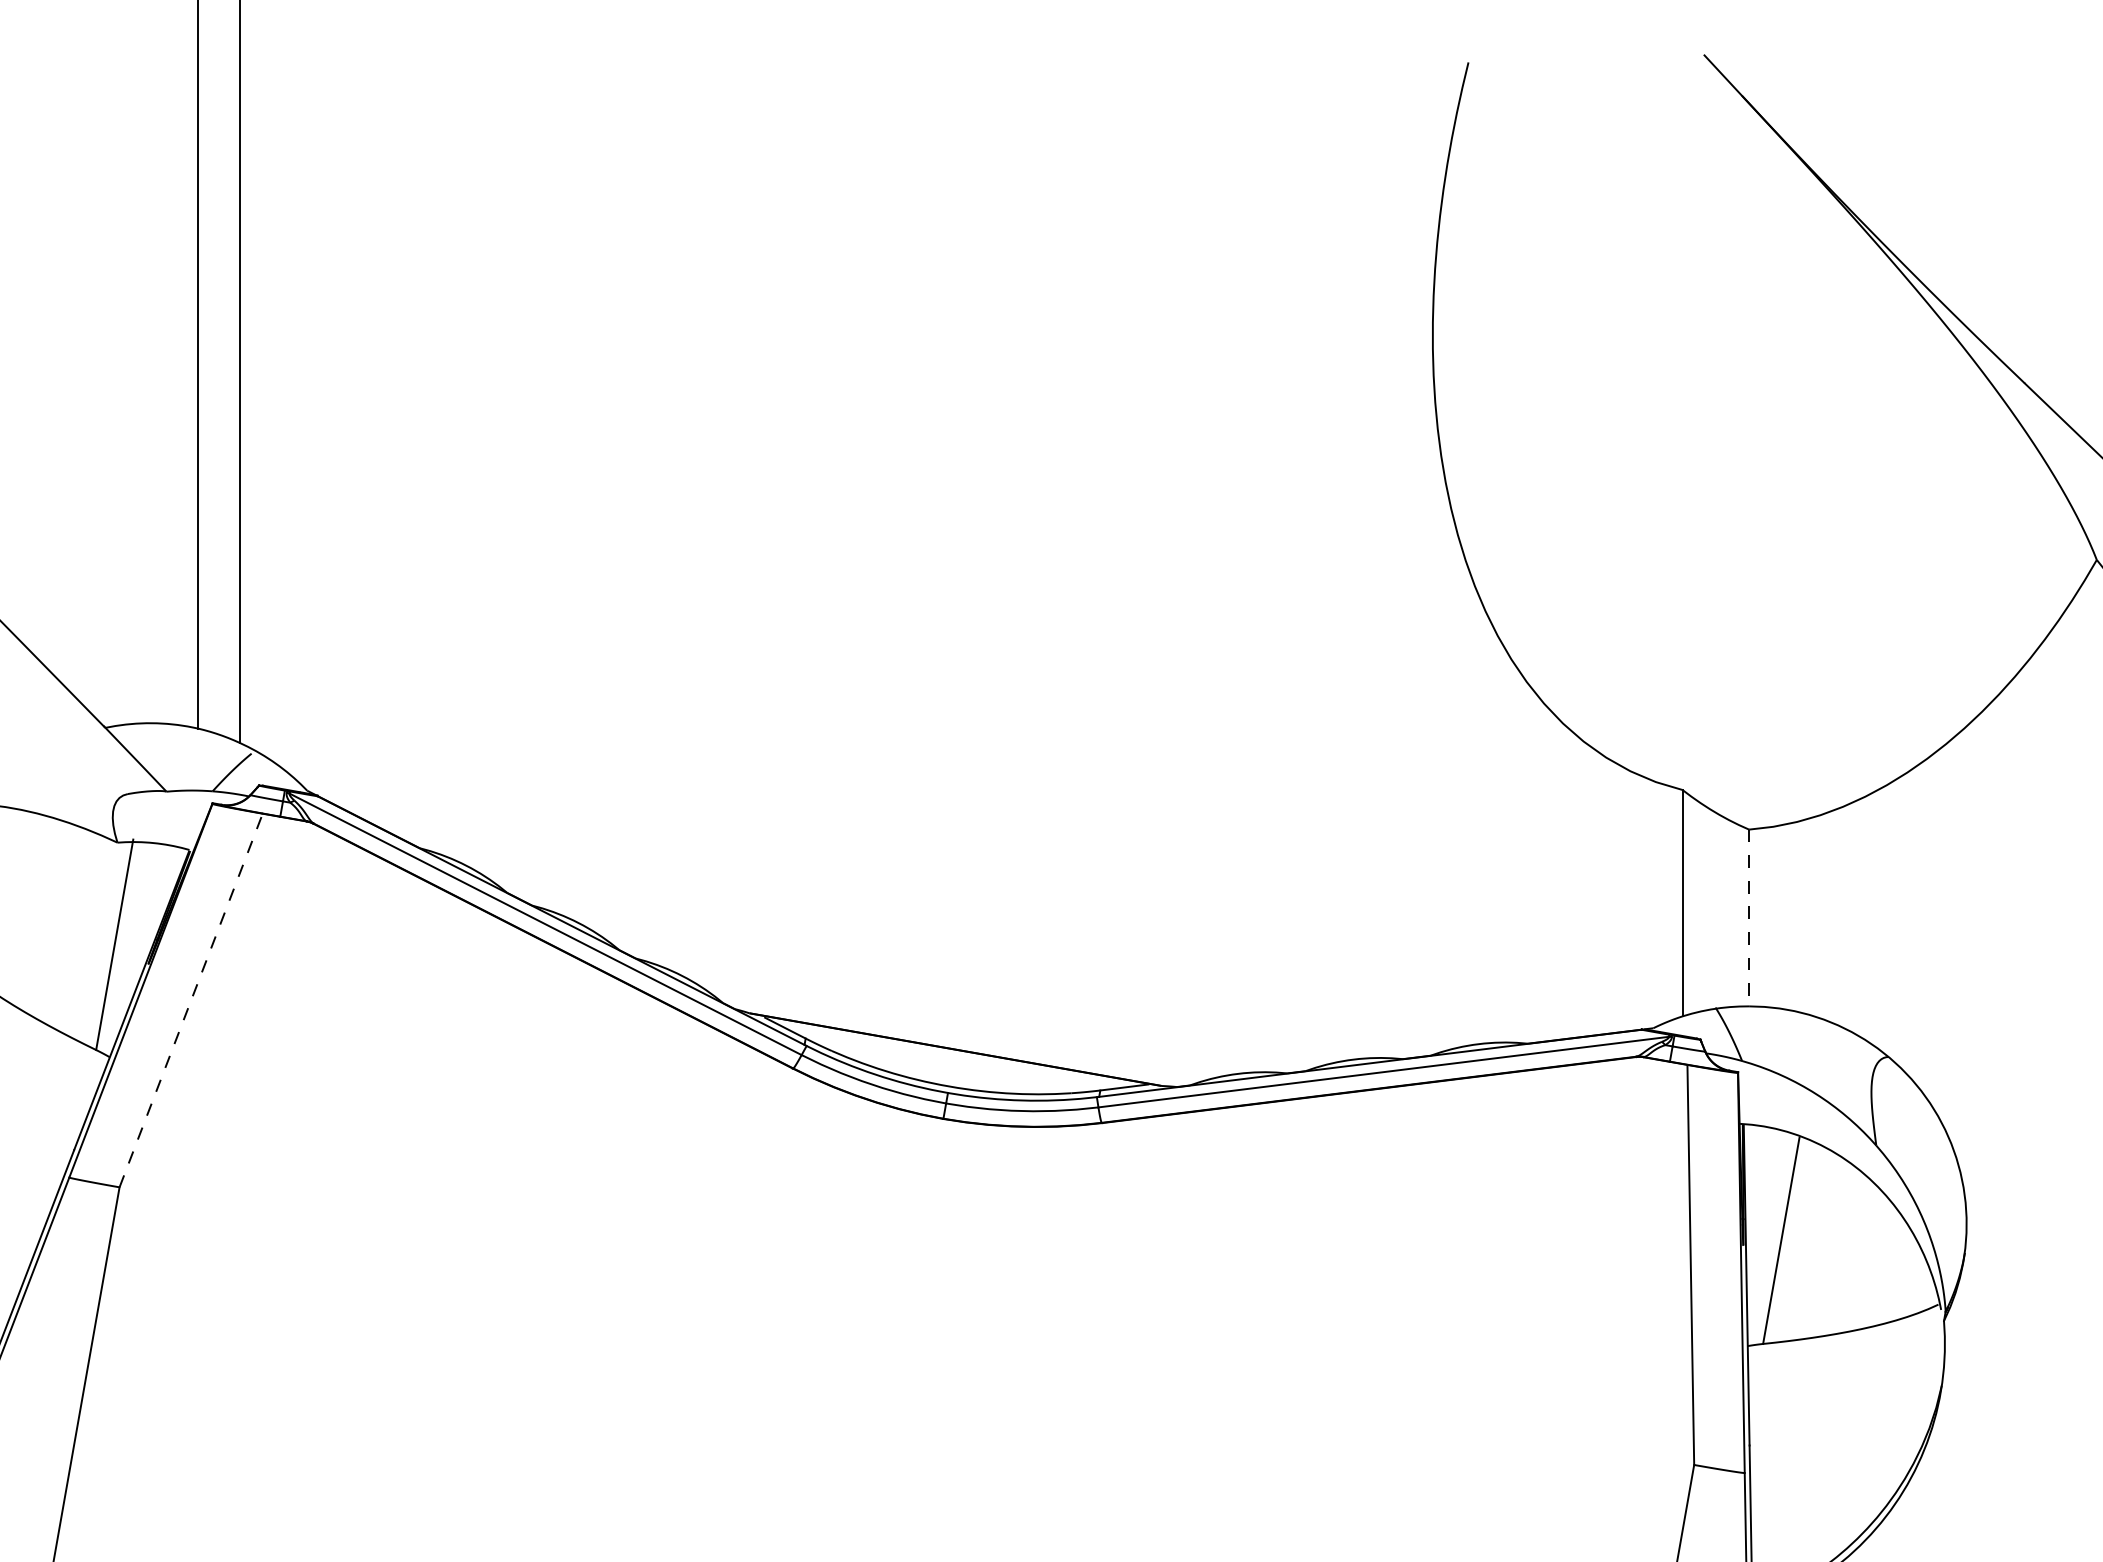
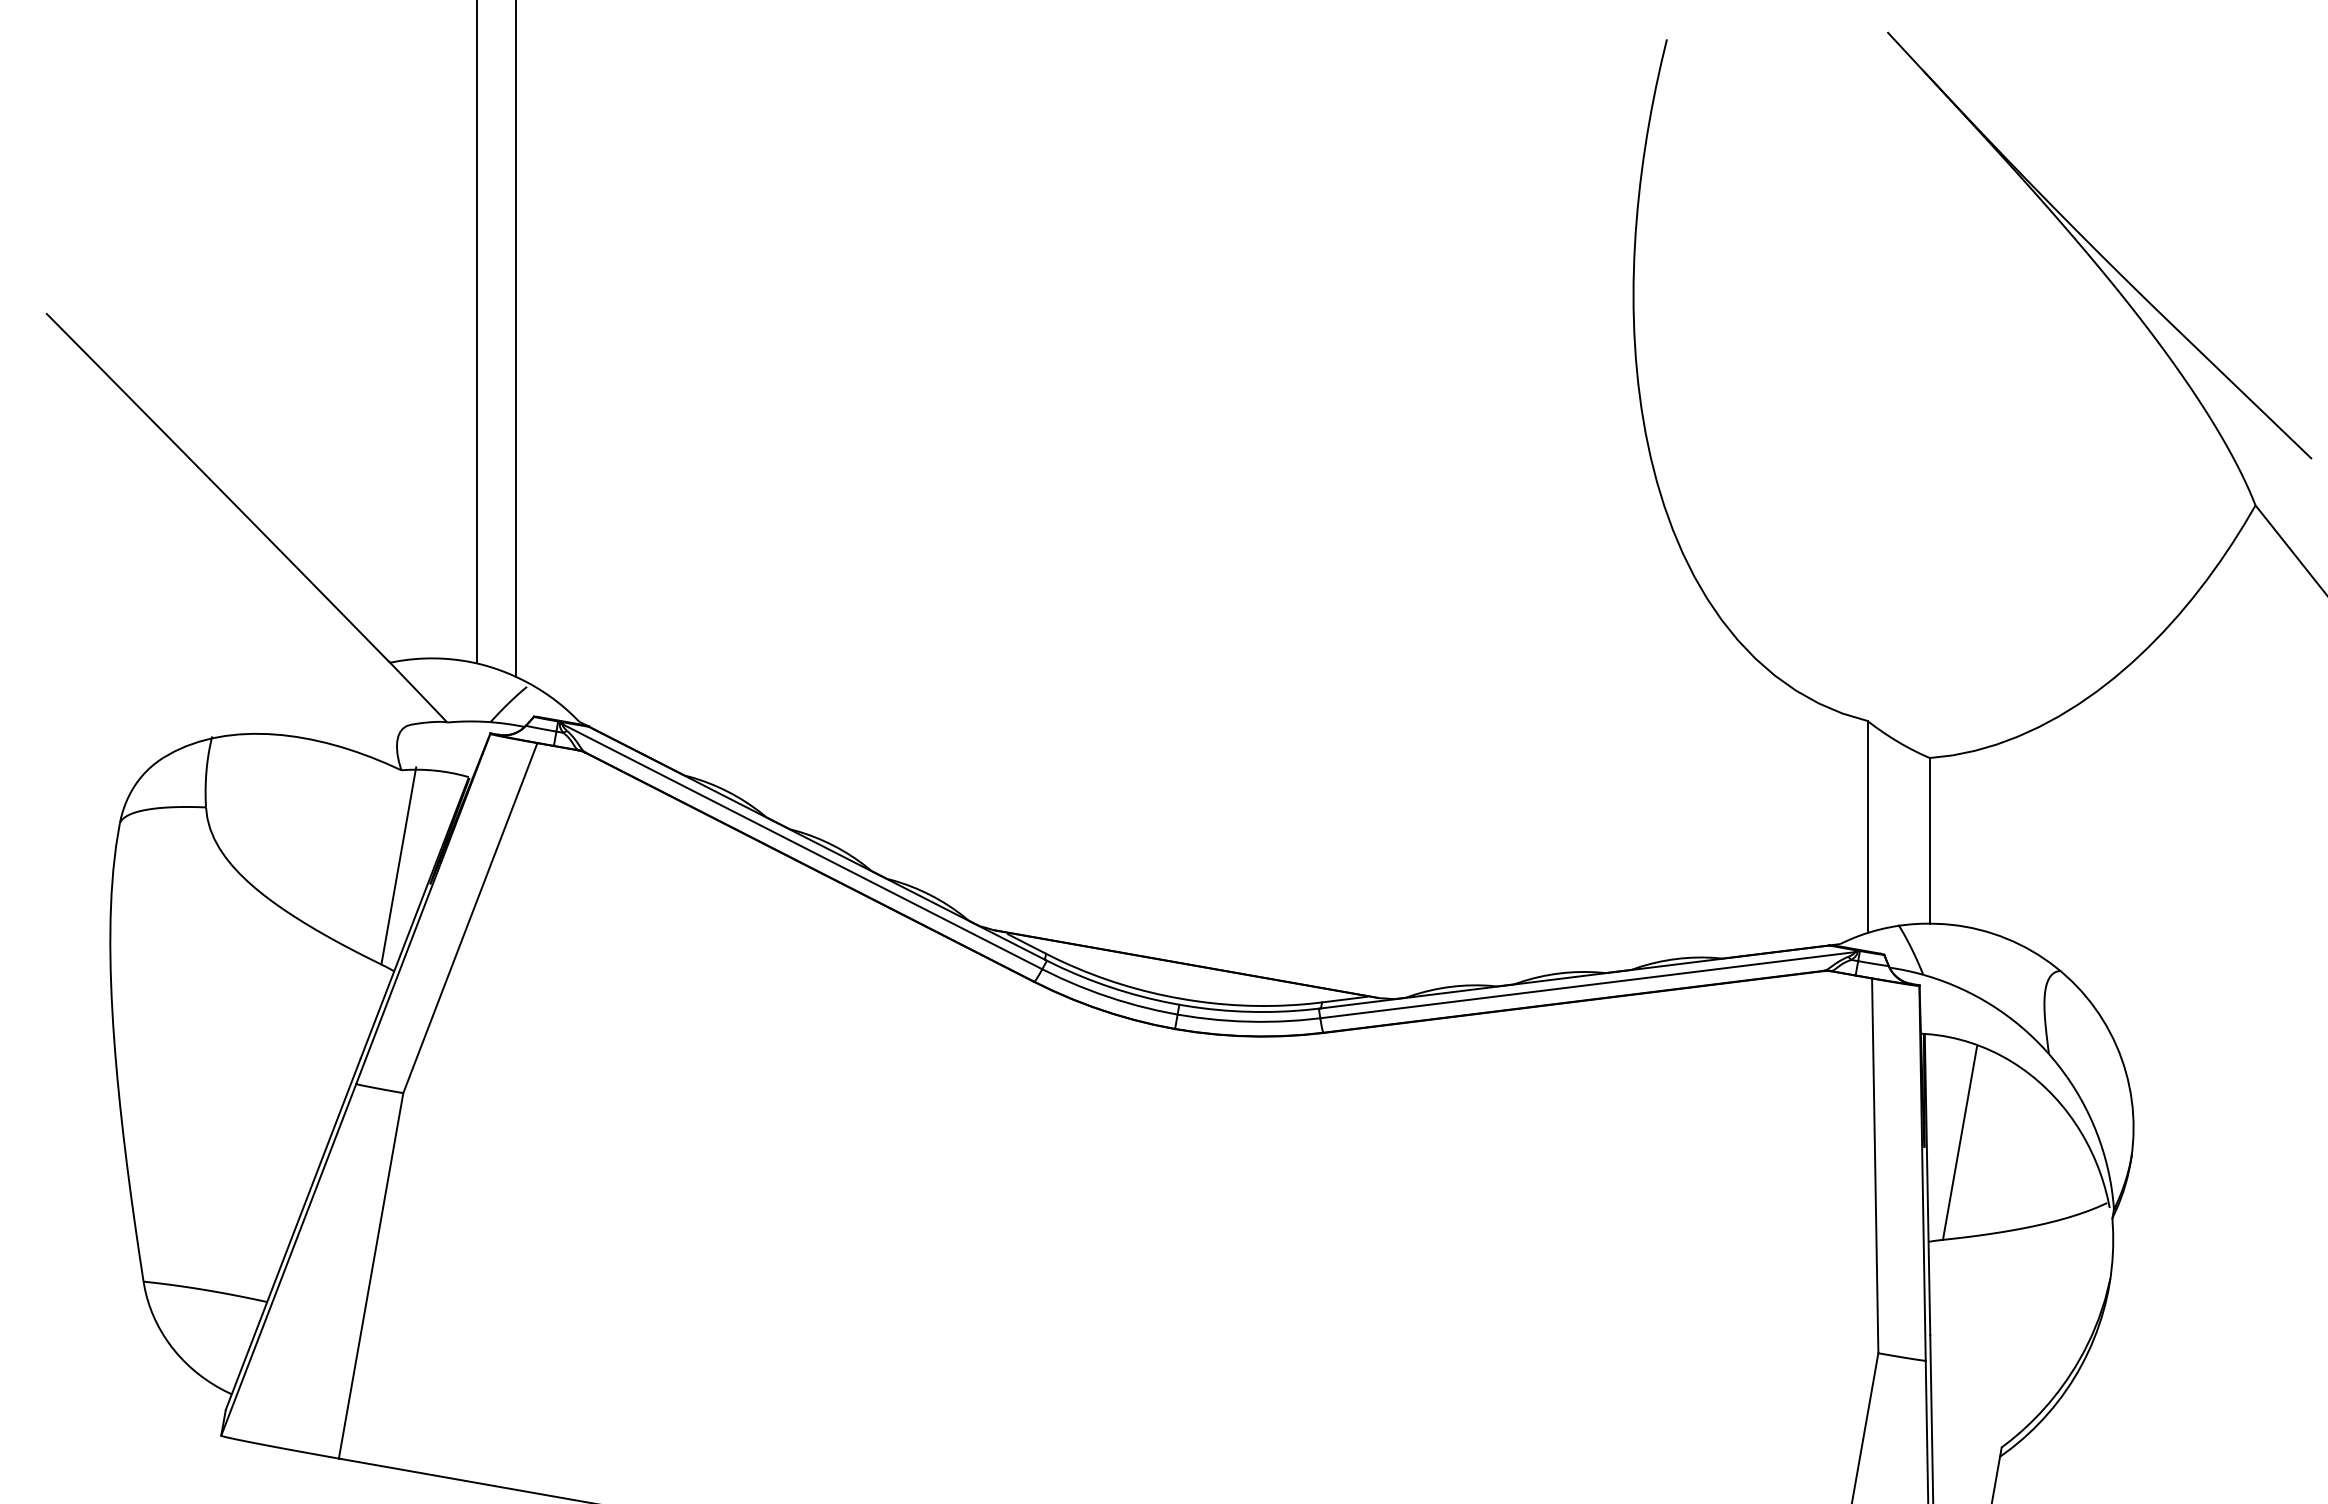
line: (1748, 917) -> (1929, 840), dashed -> solid
line: (191, 999) -> (470, 917), dashed -> solid

